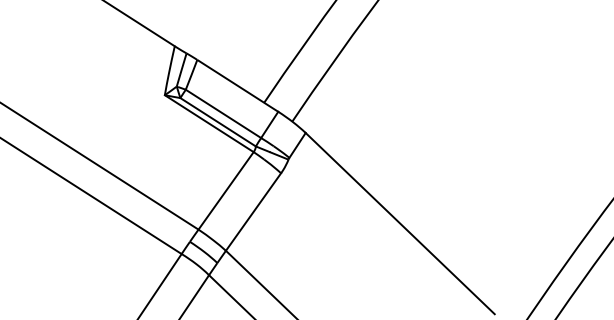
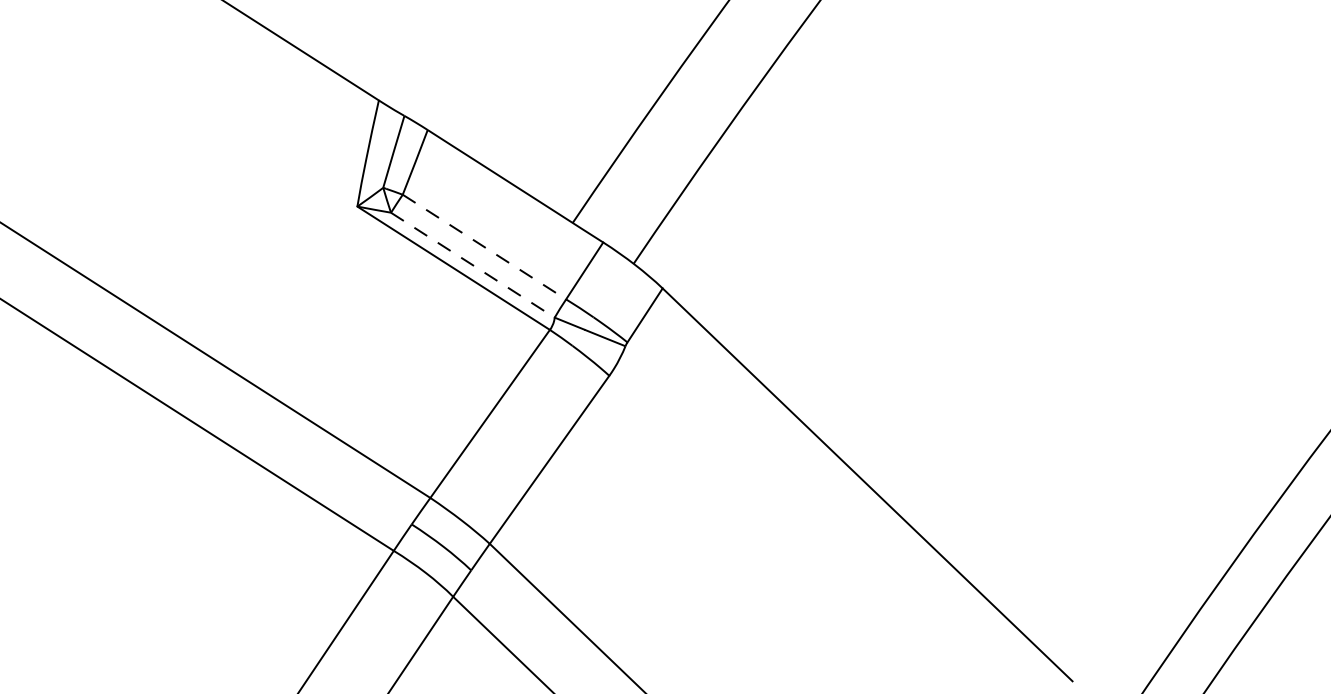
line: (223, 113) -> (484, 246), solid -> dashed
line: (218, 122) -> (473, 265), solid -> dashed

